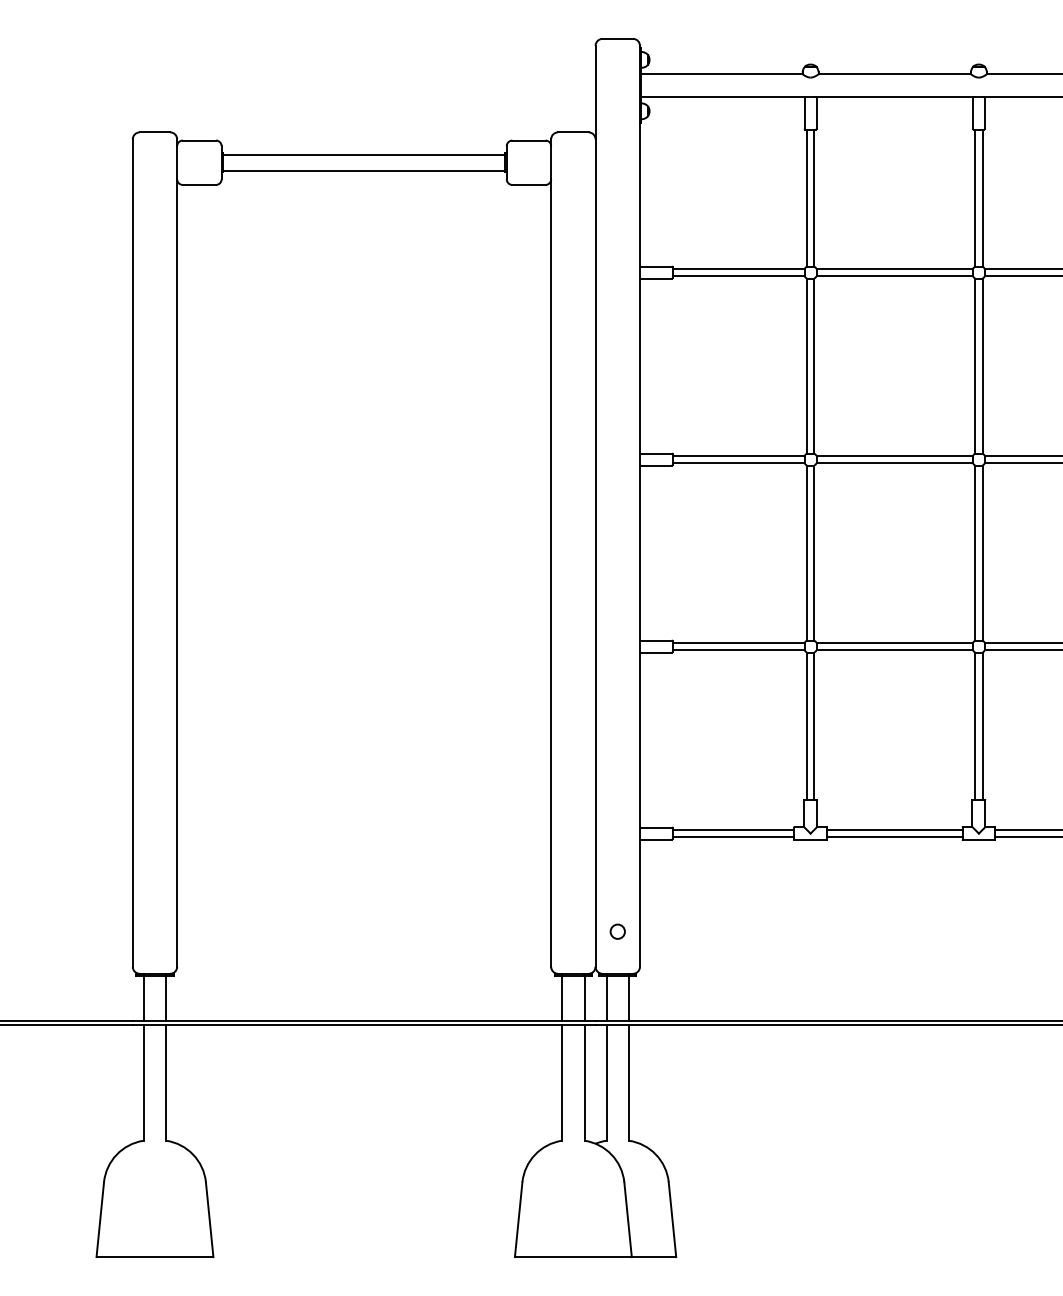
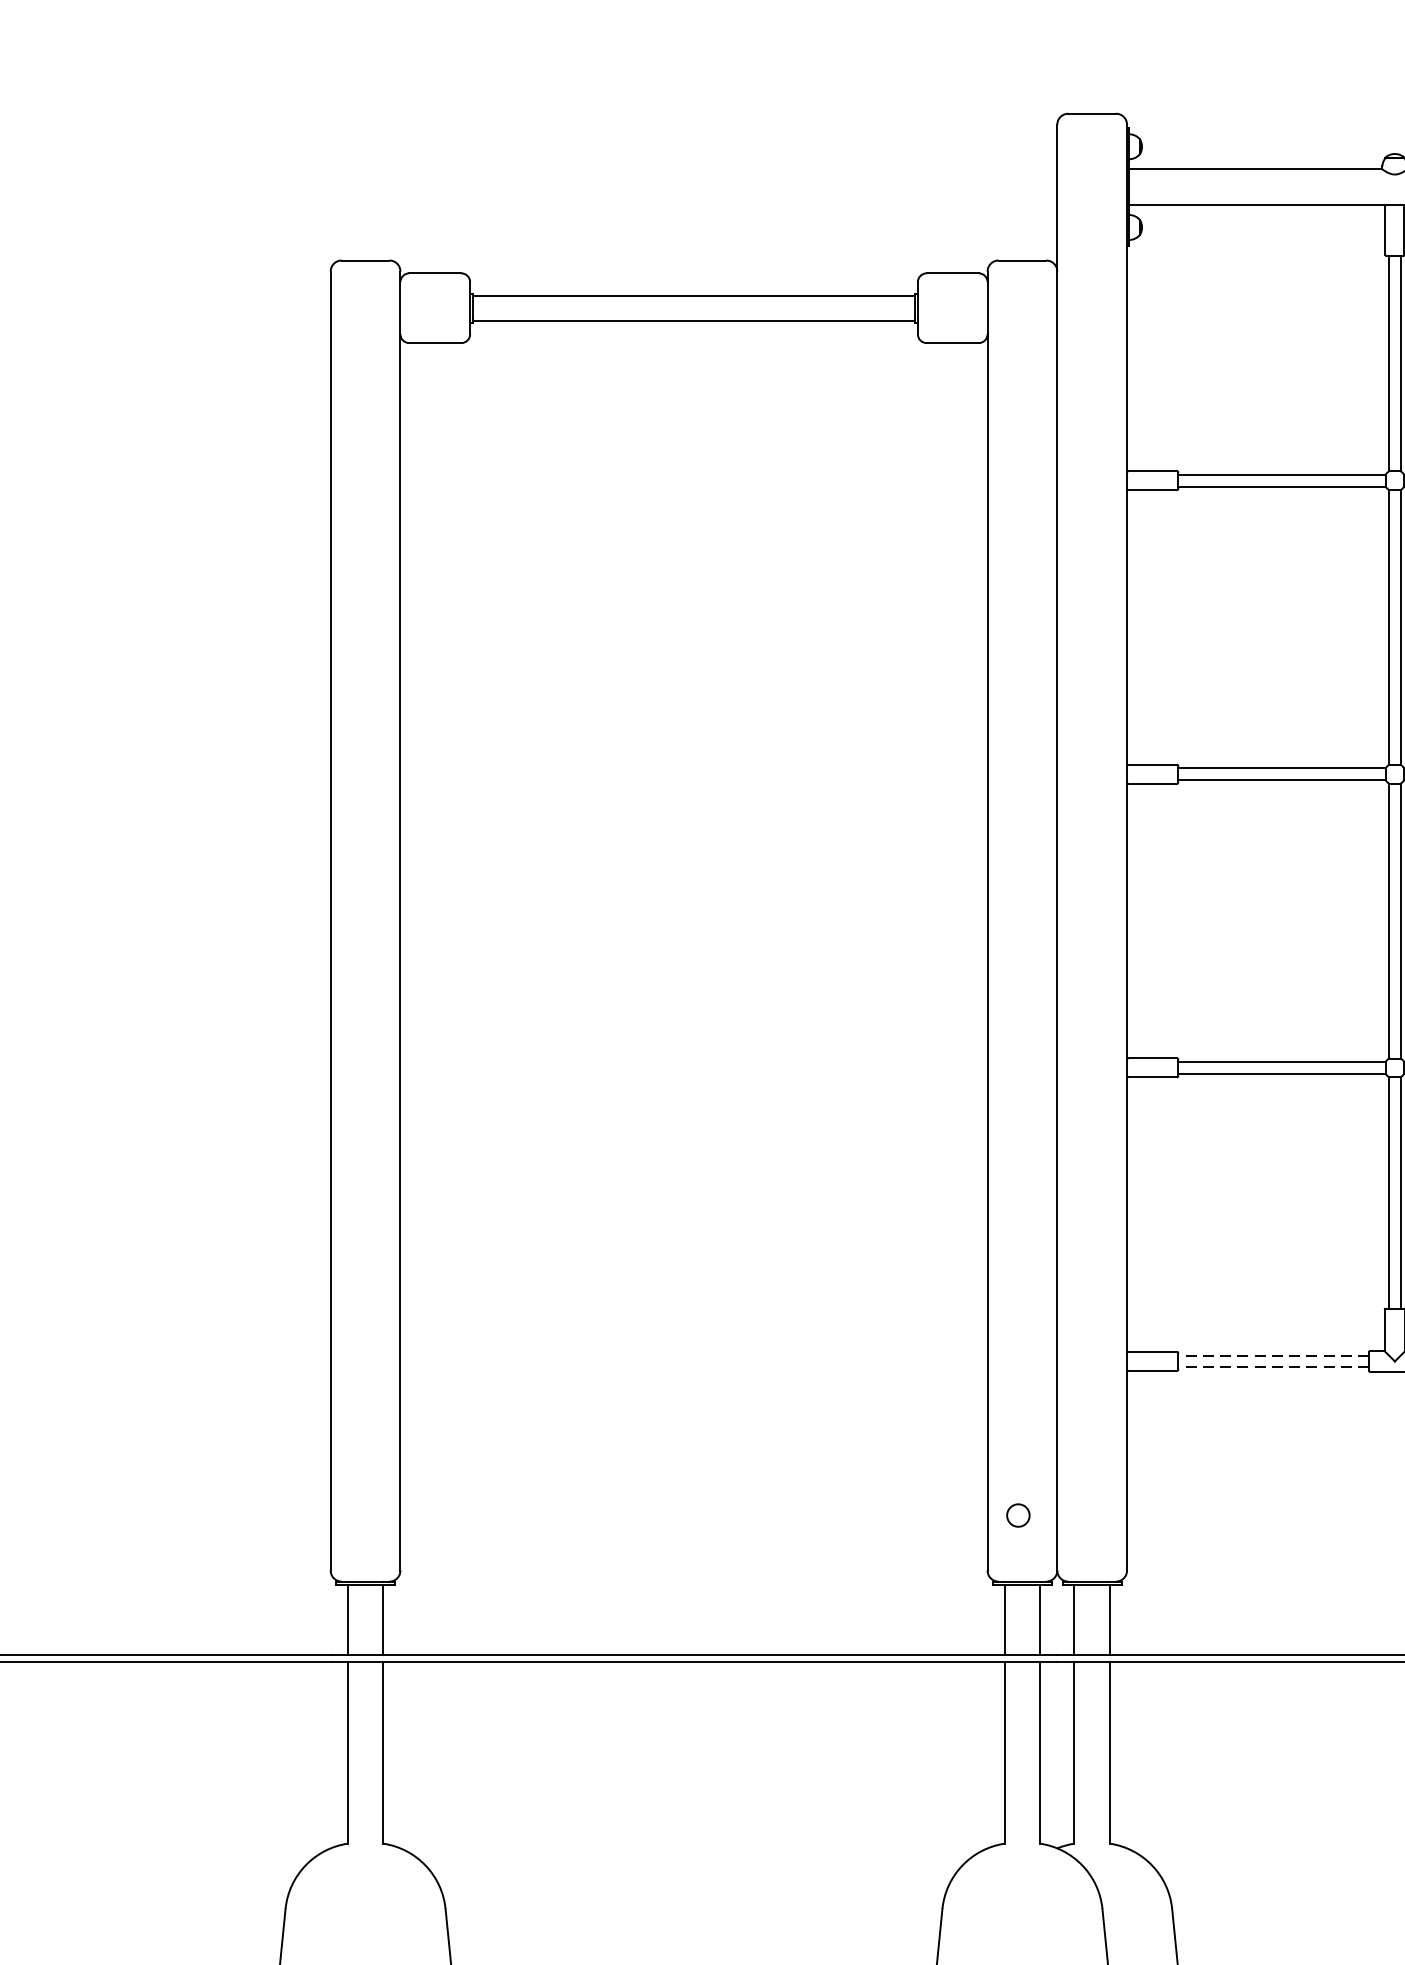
line: (733, 829) -> (1273, 1355), solid -> dashed
line: (733, 837) -> (1273, 1367), solid -> dashed
circle: (617, 931) -> (1017, 1515), moved

